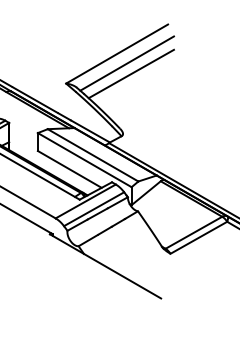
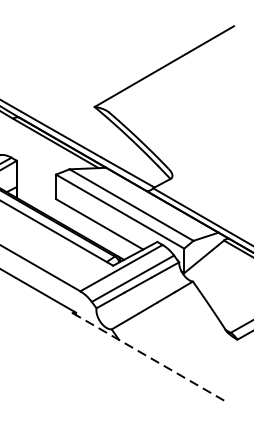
line: (126, 63) -> (177, 79), removed
line: (130, 73) -> (182, 93), removed
line: (106, 266) -> (149, 357), solid -> dashed

